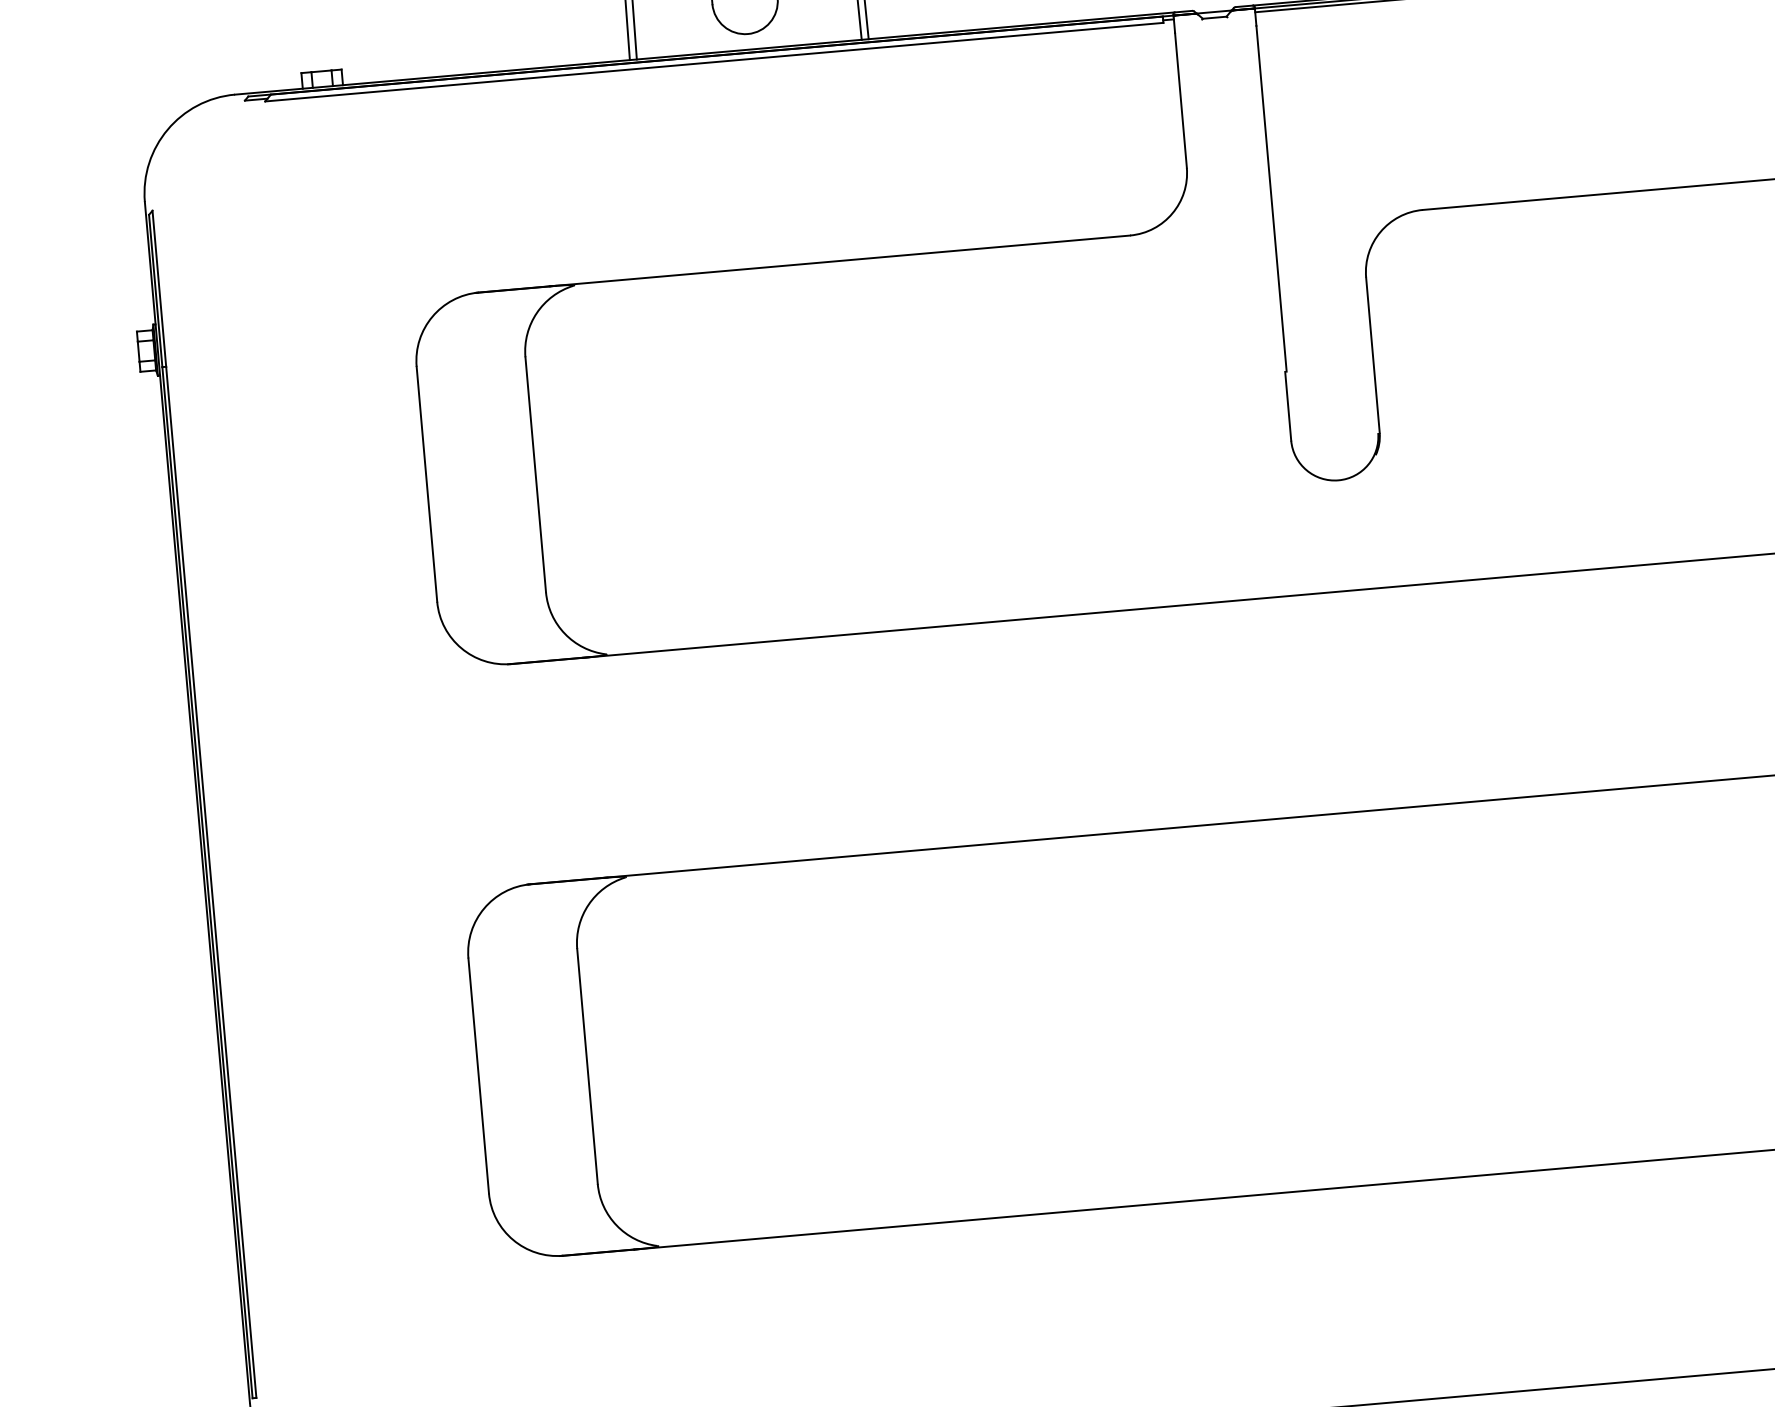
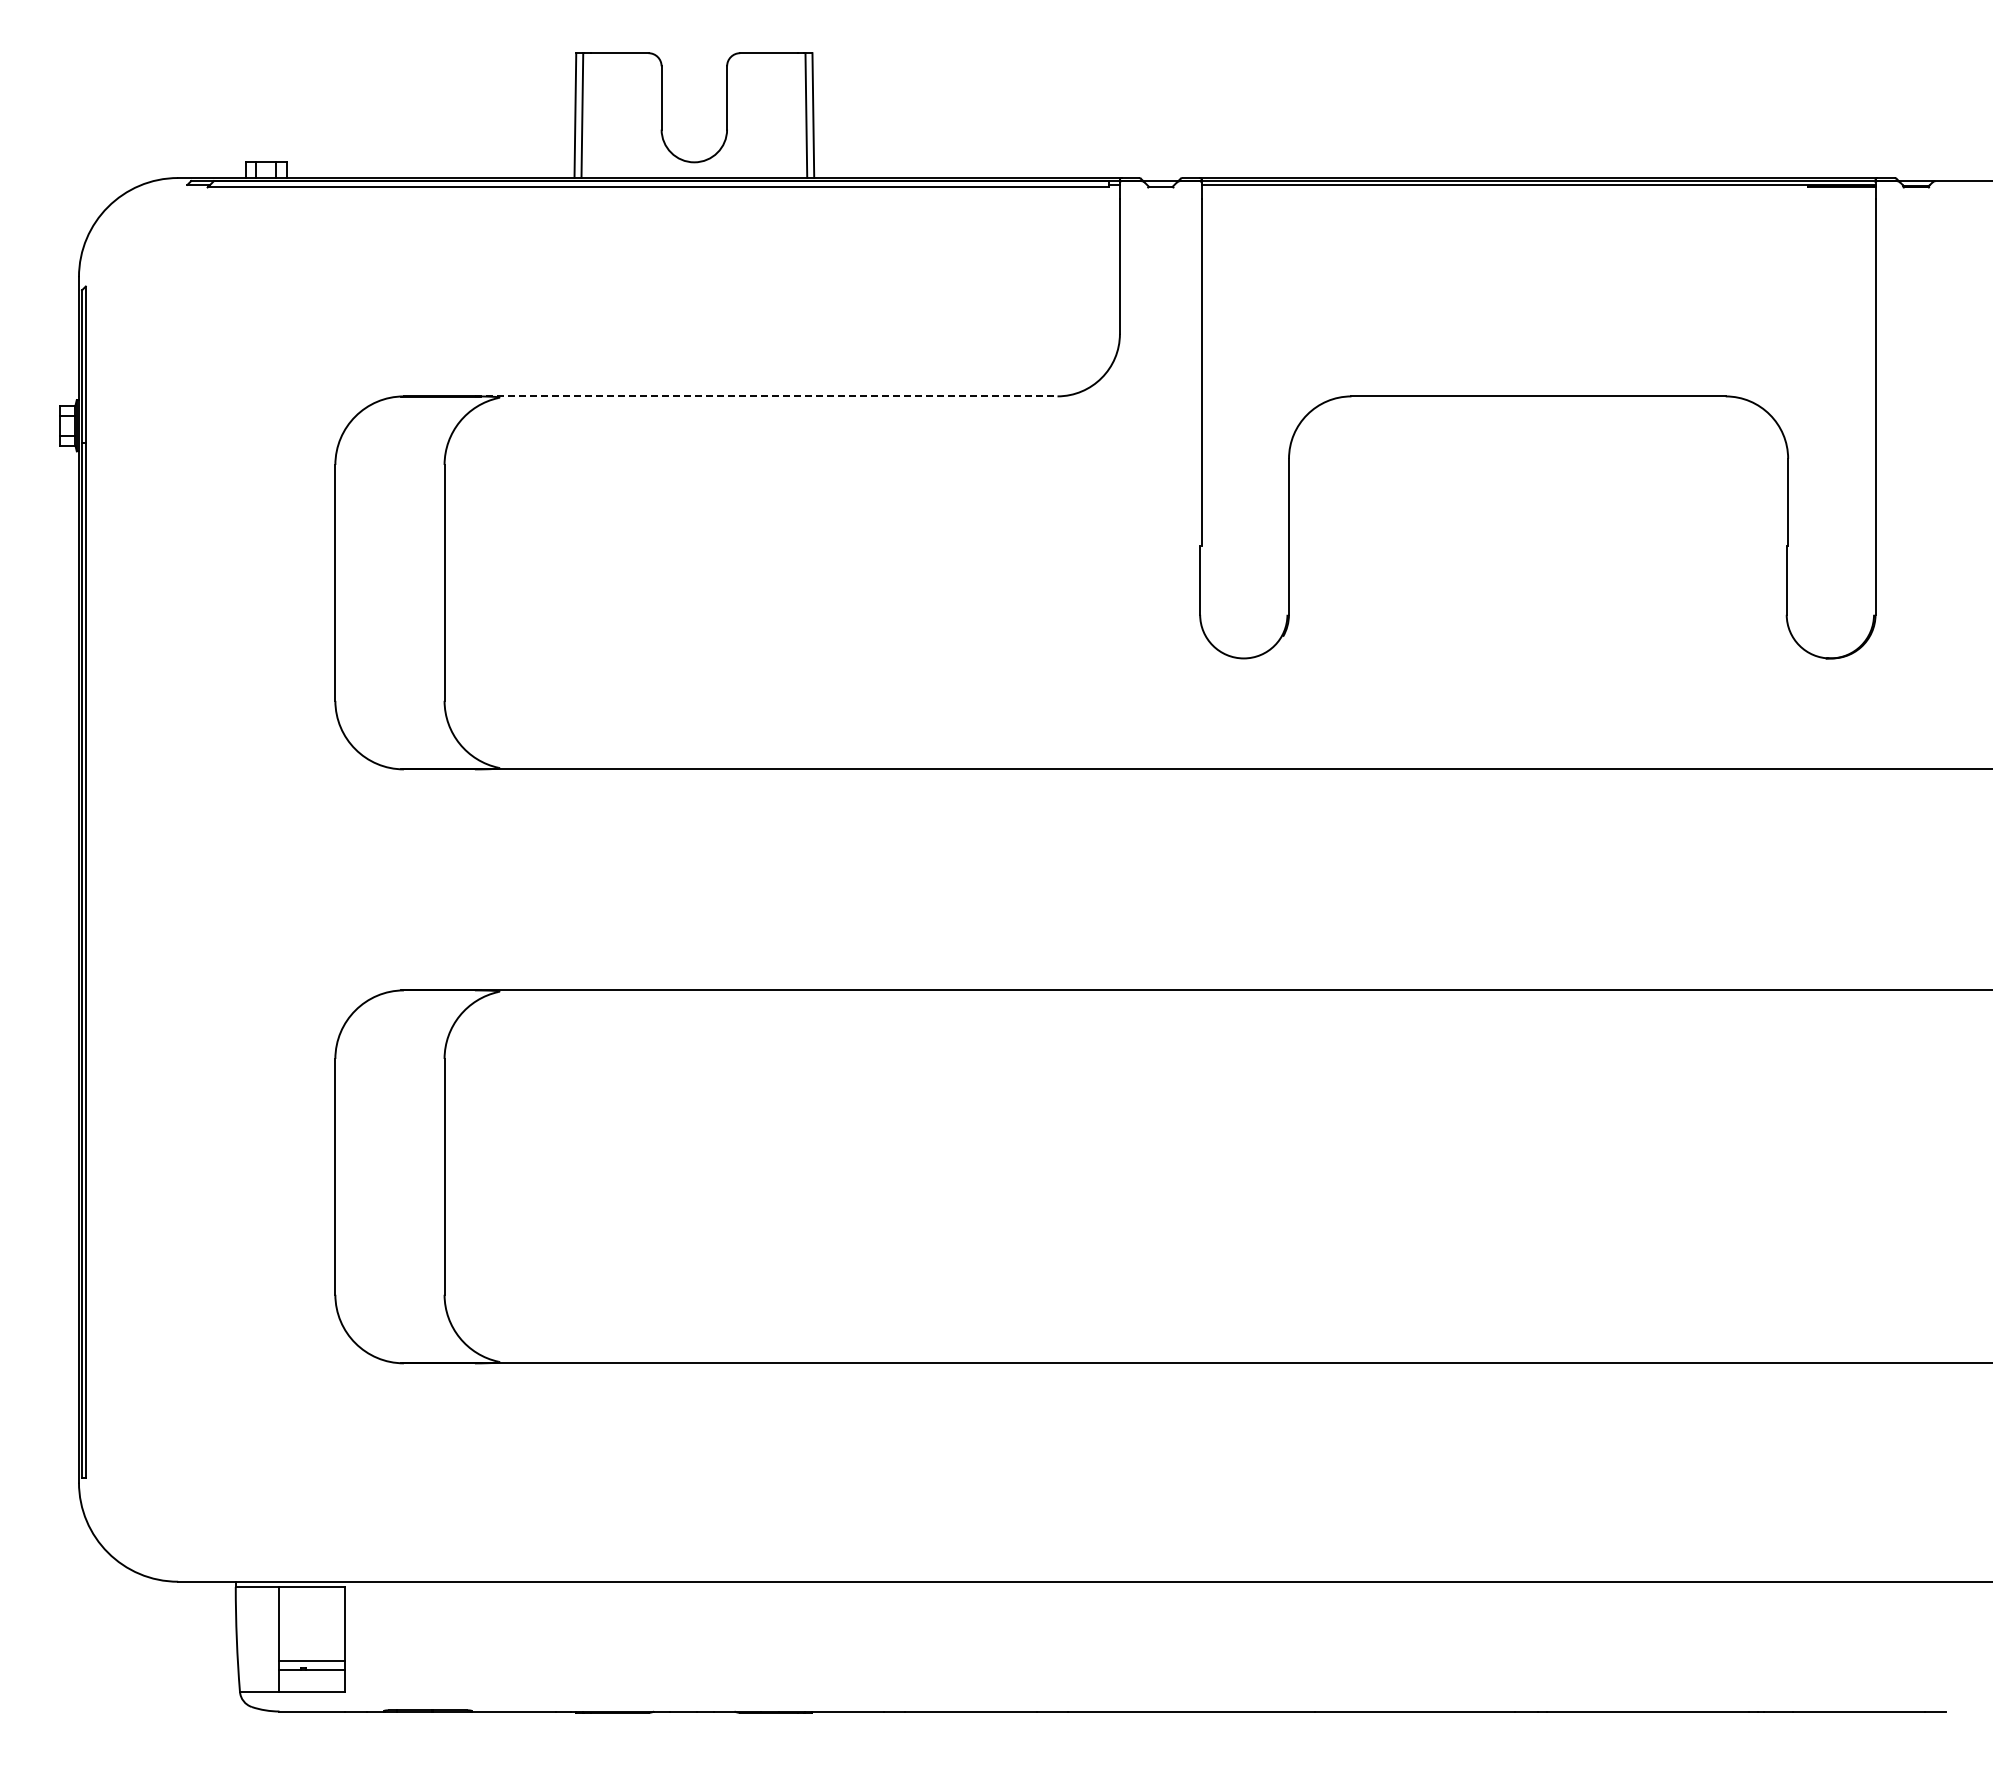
line: (840, 261) -> (766, 396), solid -> dashed

